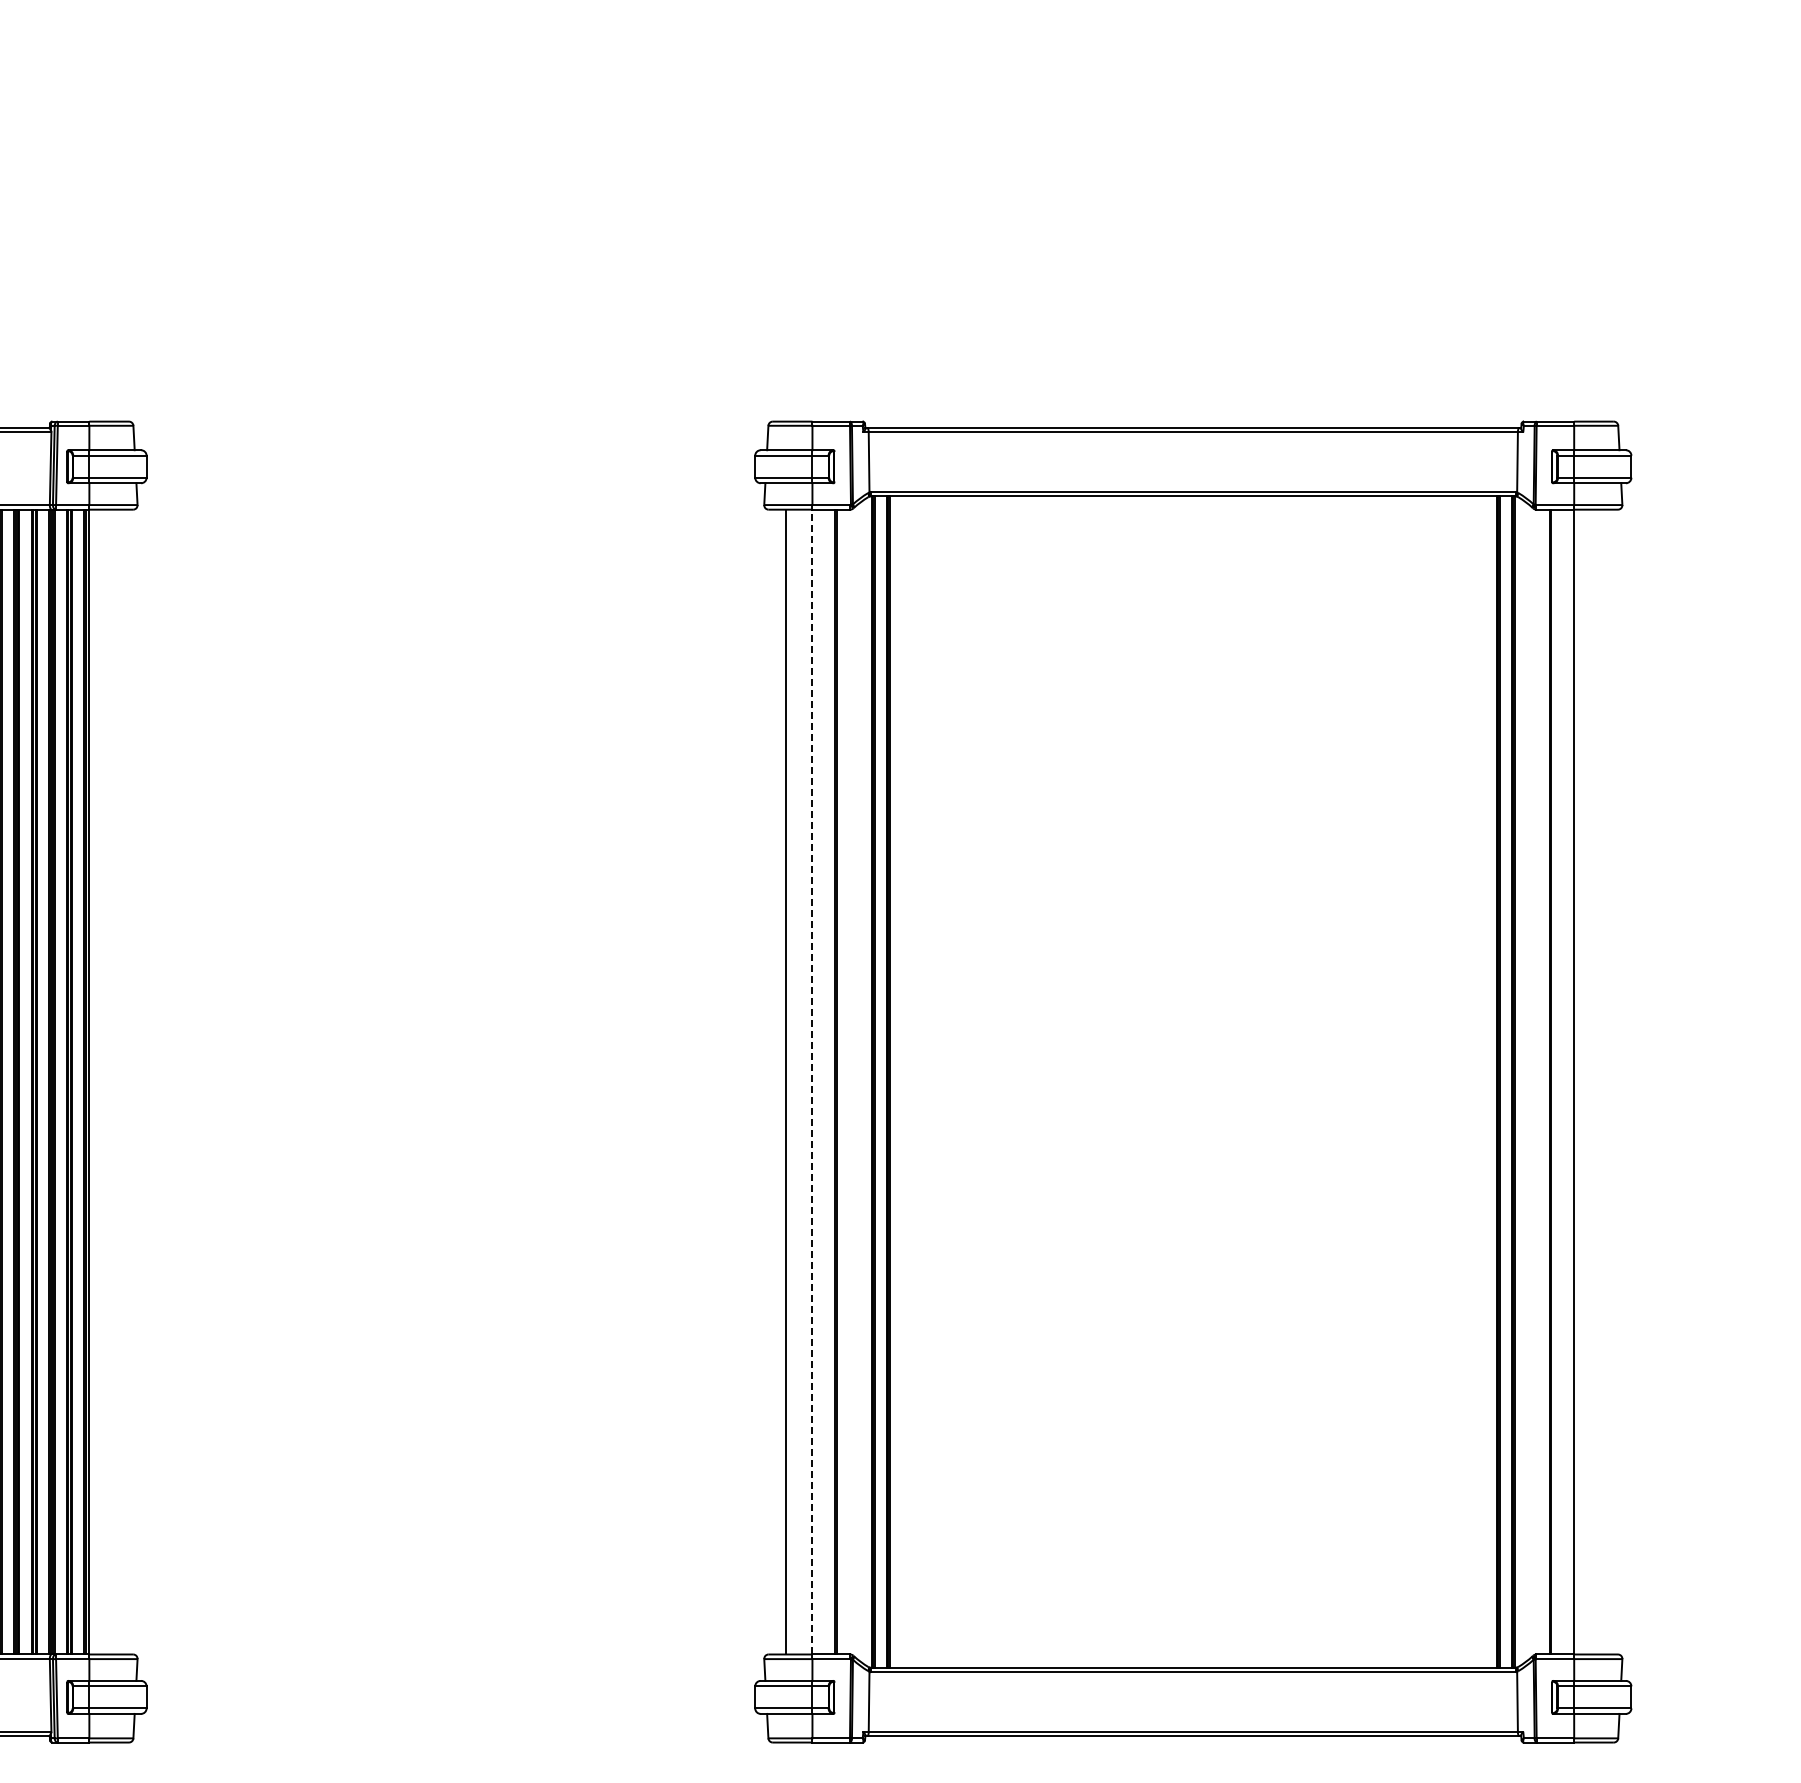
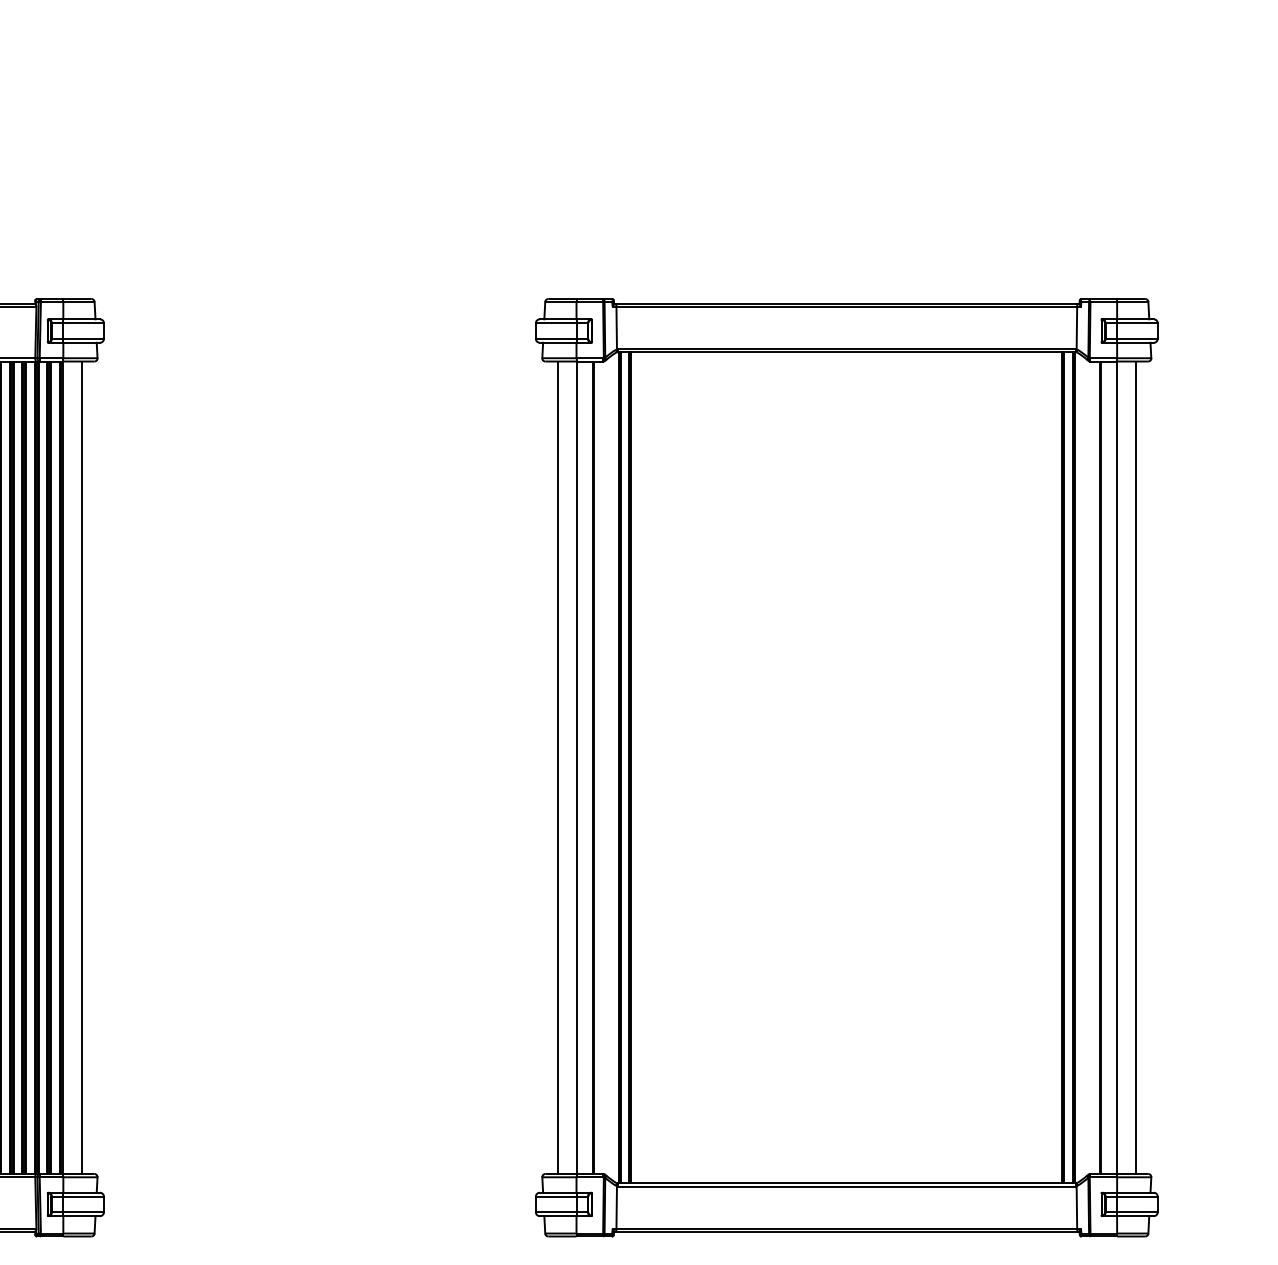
line: (115, 1081) -> (81, 767), added
line: (812, 1081) -> (576, 767), dashed -> solid
line: (1600, 1081) -> (1135, 767), added

